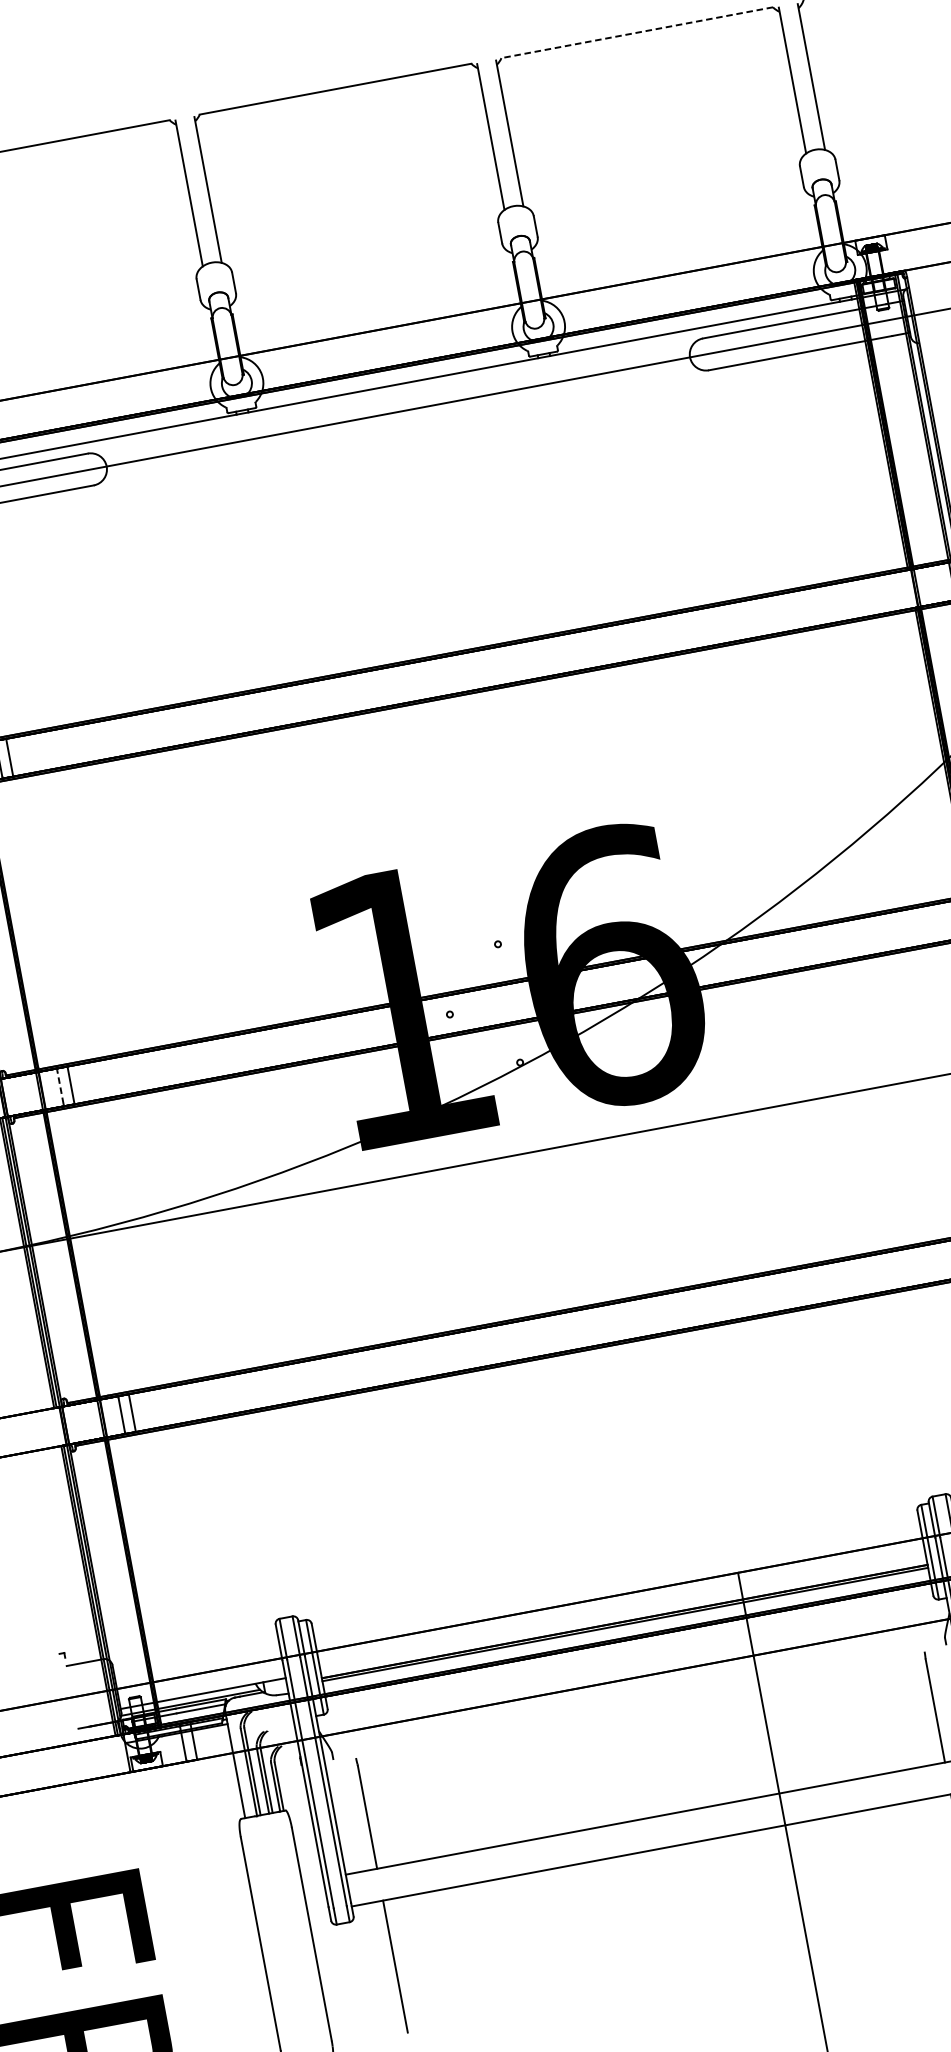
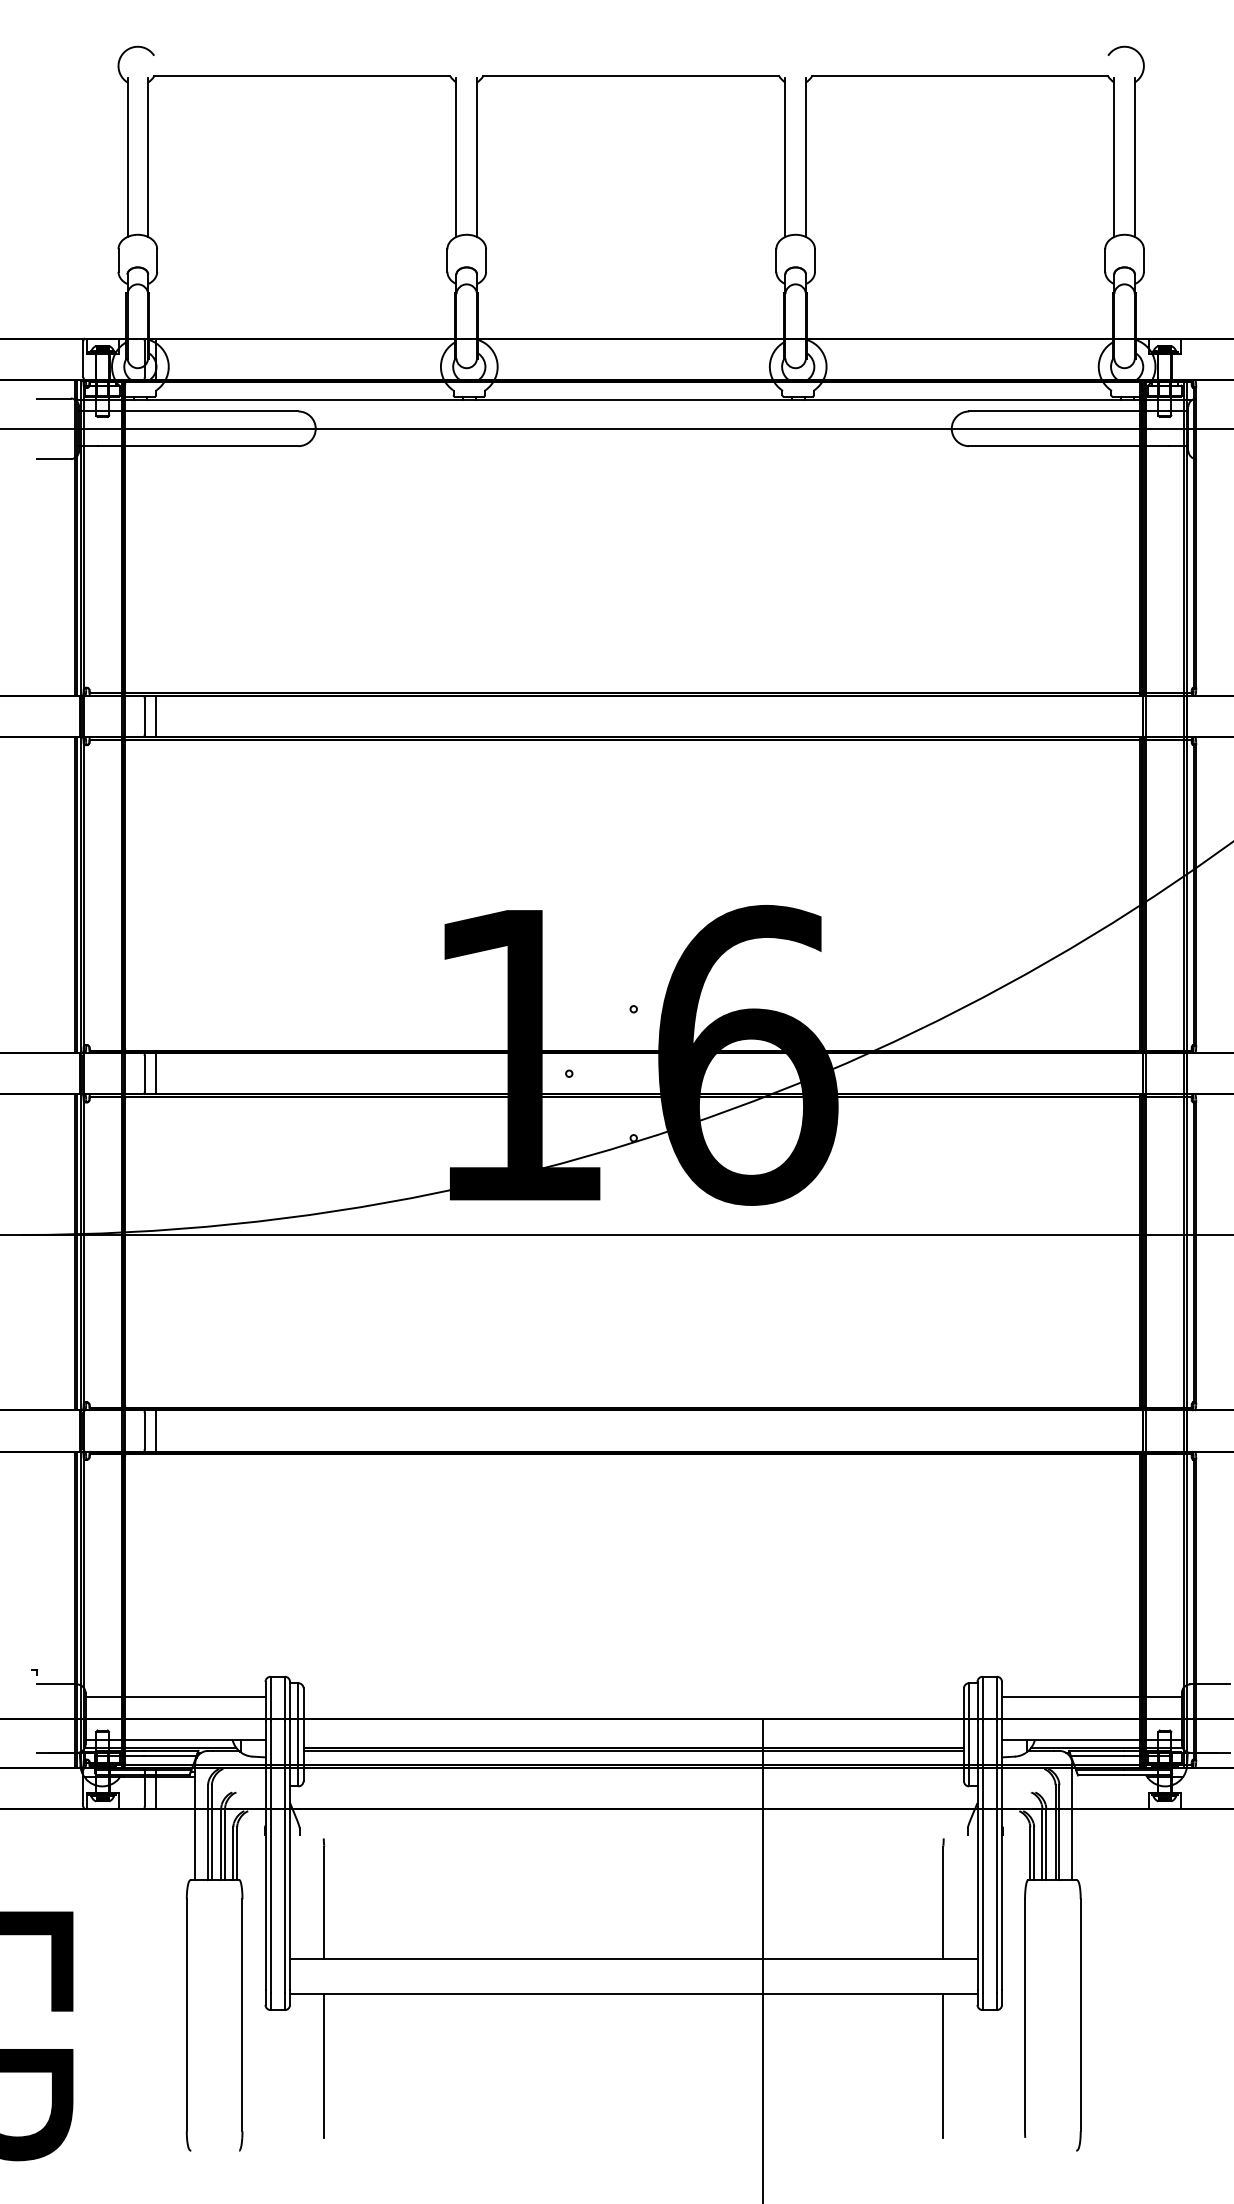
line: (636, 32) -> (959, 76), dashed -> solid
line: (60, 1087) -> (144, 1073), dashed -> solid
line: (195, 1653) -> (175, 1696), added

